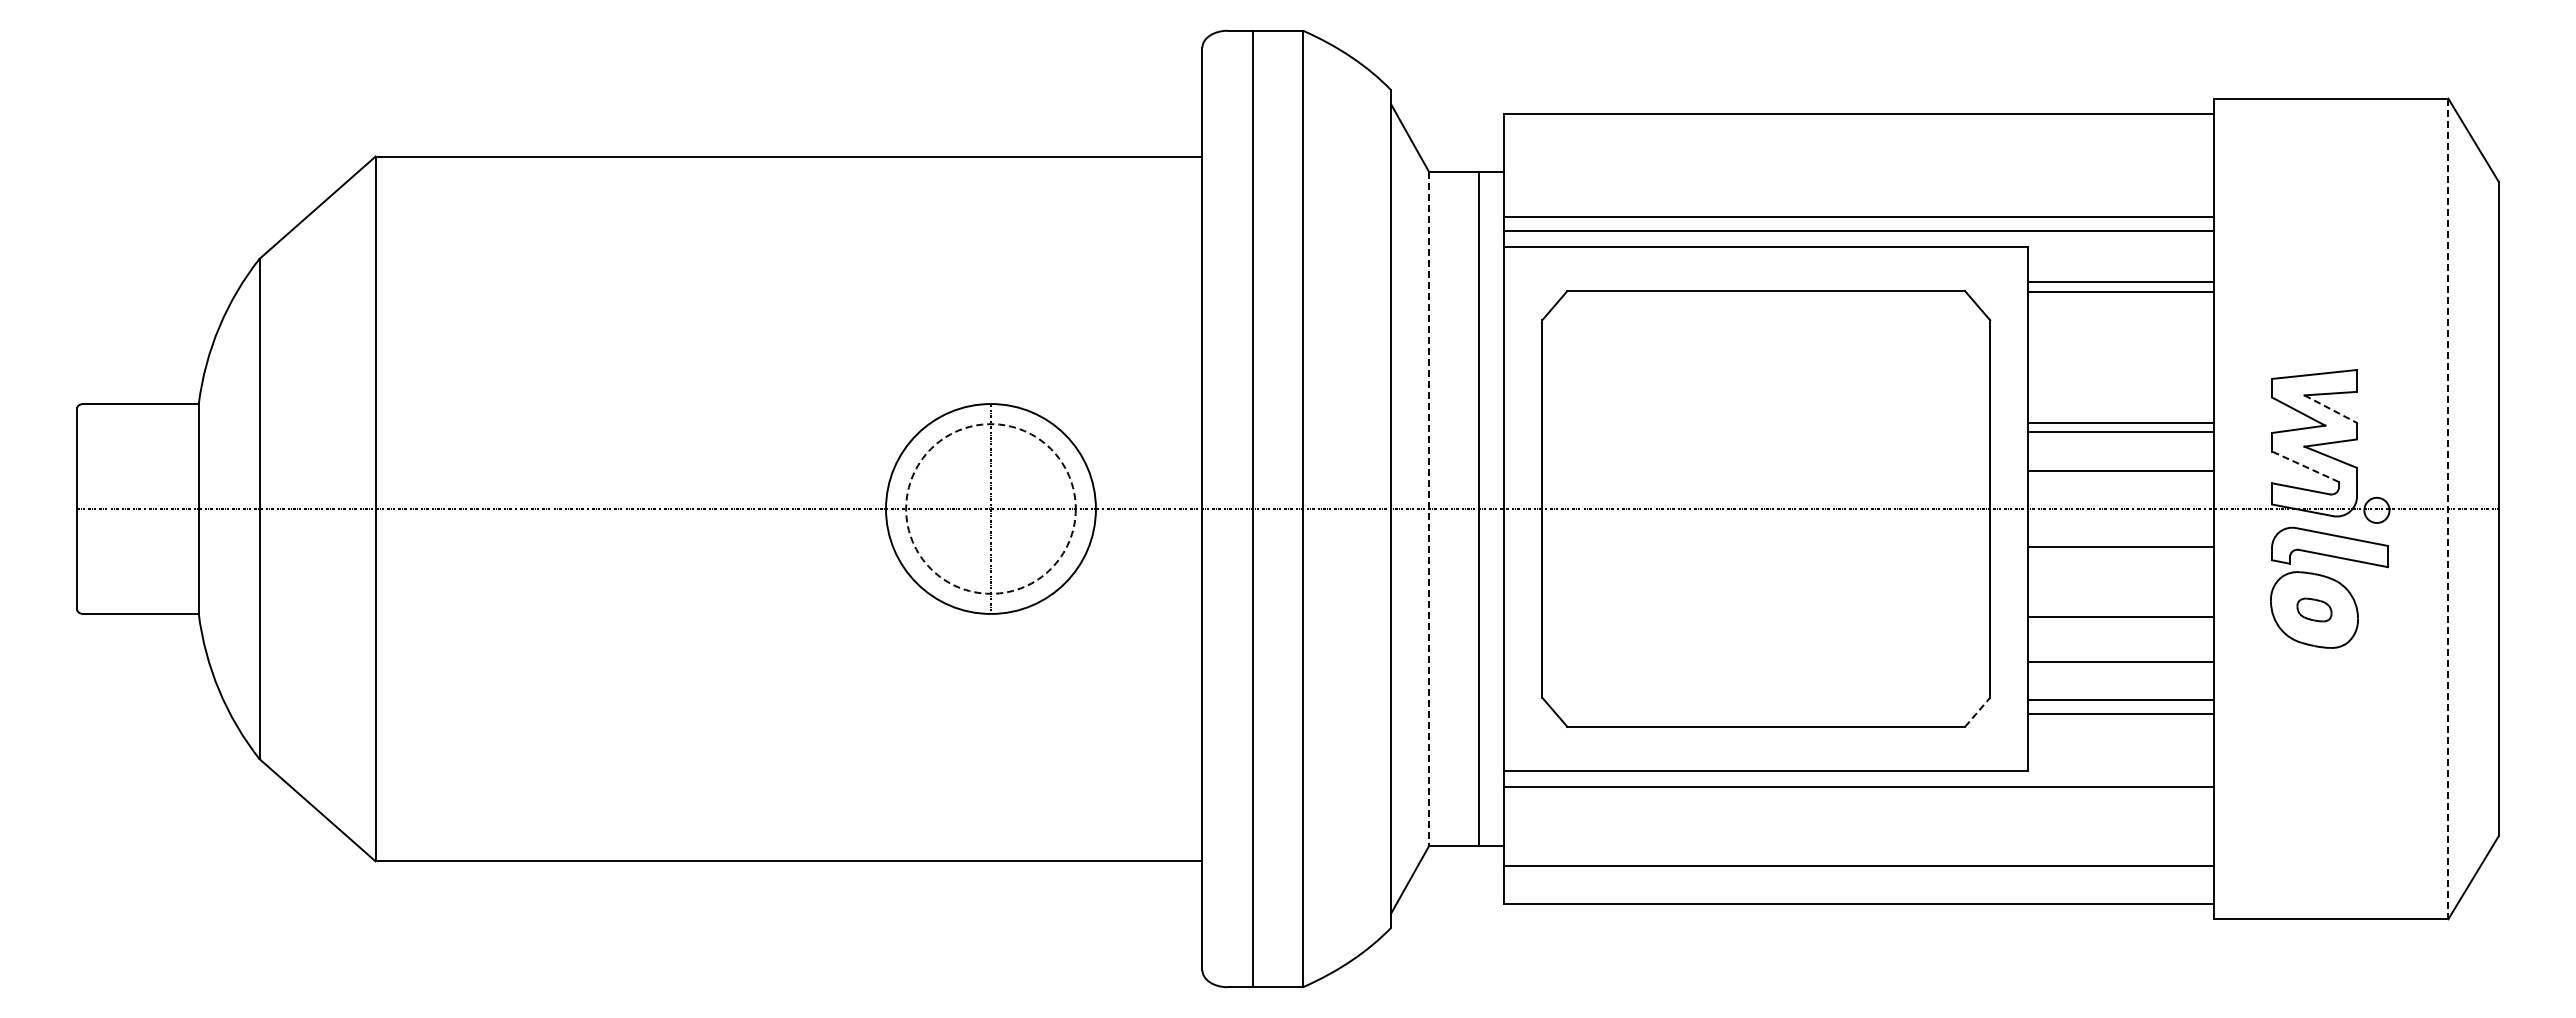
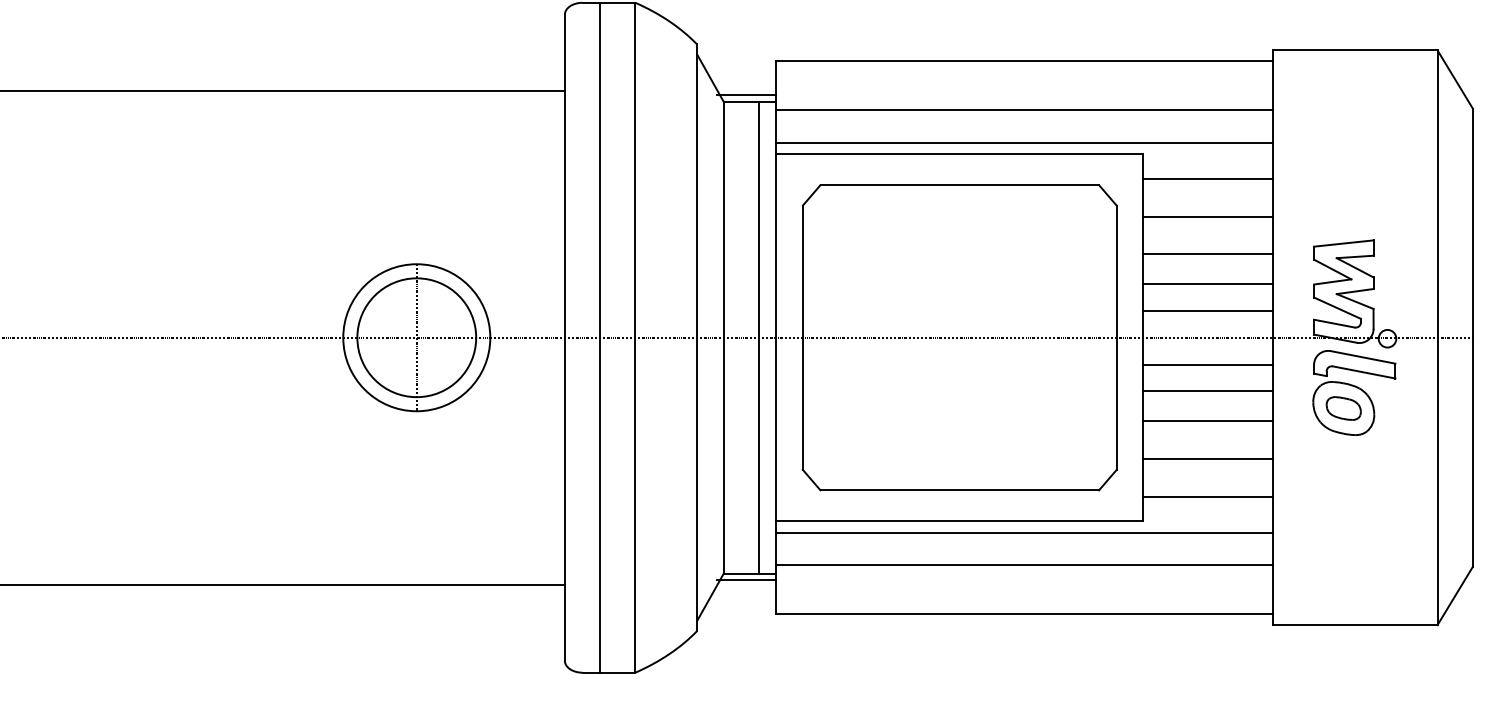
line: (1461, 162) -> (746, 95), added
line: (1859, 217) -> (1025, 110), moved
line: (2121, 291) -> (1208, 216), moved
line: (2330, 409) -> (1354, 268), dashed -> solid
line: (2121, 422) -> (1208, 254), moved
line: (2305, 466) -> (1337, 307), dashed -> solid
circle: (990, 508) -> (416, 337), dashed -> solid
line: (1428, 509) -> (723, 338), dashed -> solid
line: (2448, 509) -> (1437, 338), dashed -> solid
part: (2314, 609) -> (1343, 408), size x1.43
line: (2121, 616) -> (1208, 391), moved
line: (2121, 662) -> (1208, 421), moved
line: (2121, 699) -> (1208, 496), moved
line: (1978, 711) -> (1108, 479), dashed -> solid
line: (2121, 714) -> (1208, 459), moved
line: (1461, 855) -> (746, 580), added
line: (1859, 865) -> (1025, 565), moved

